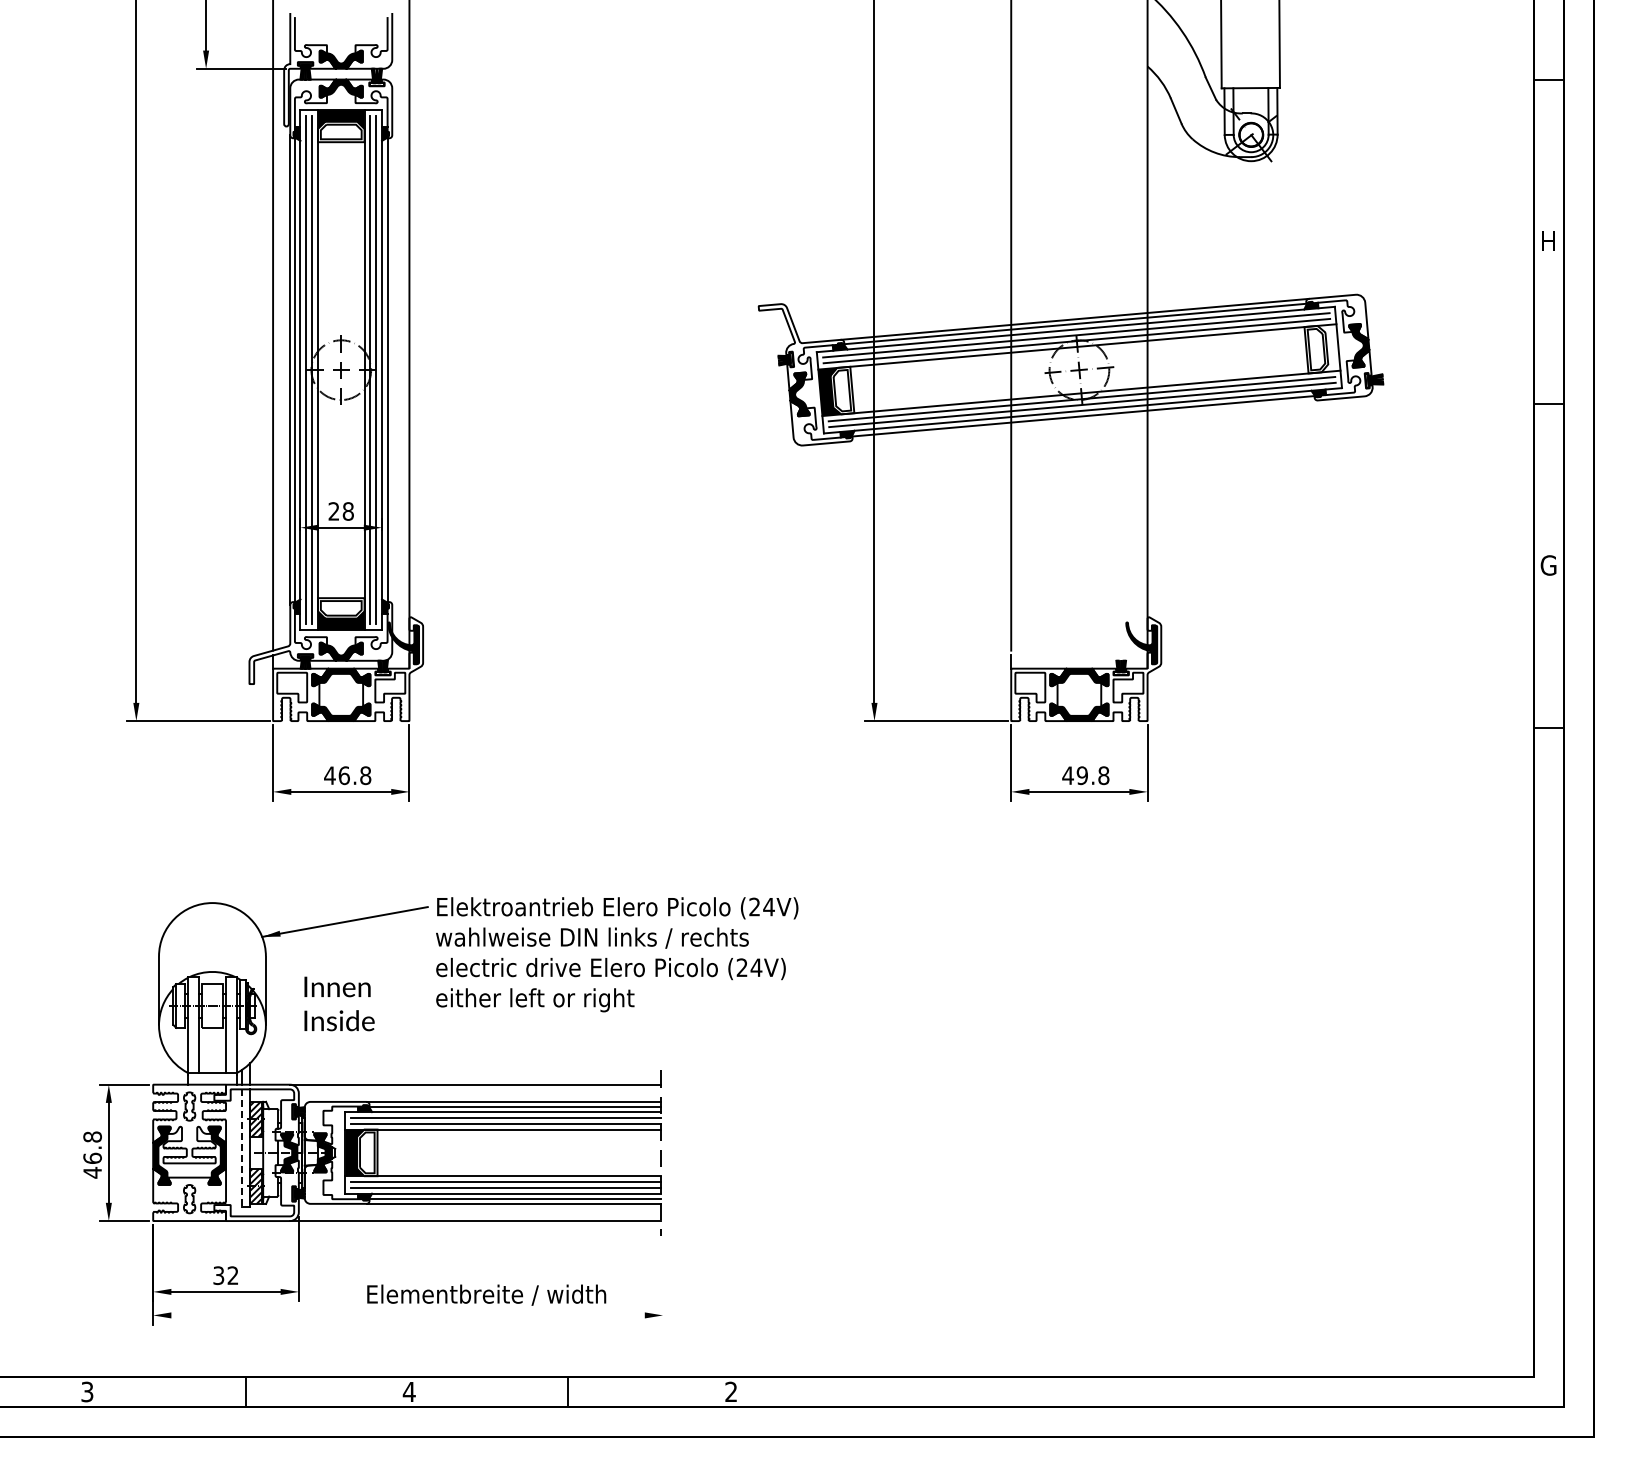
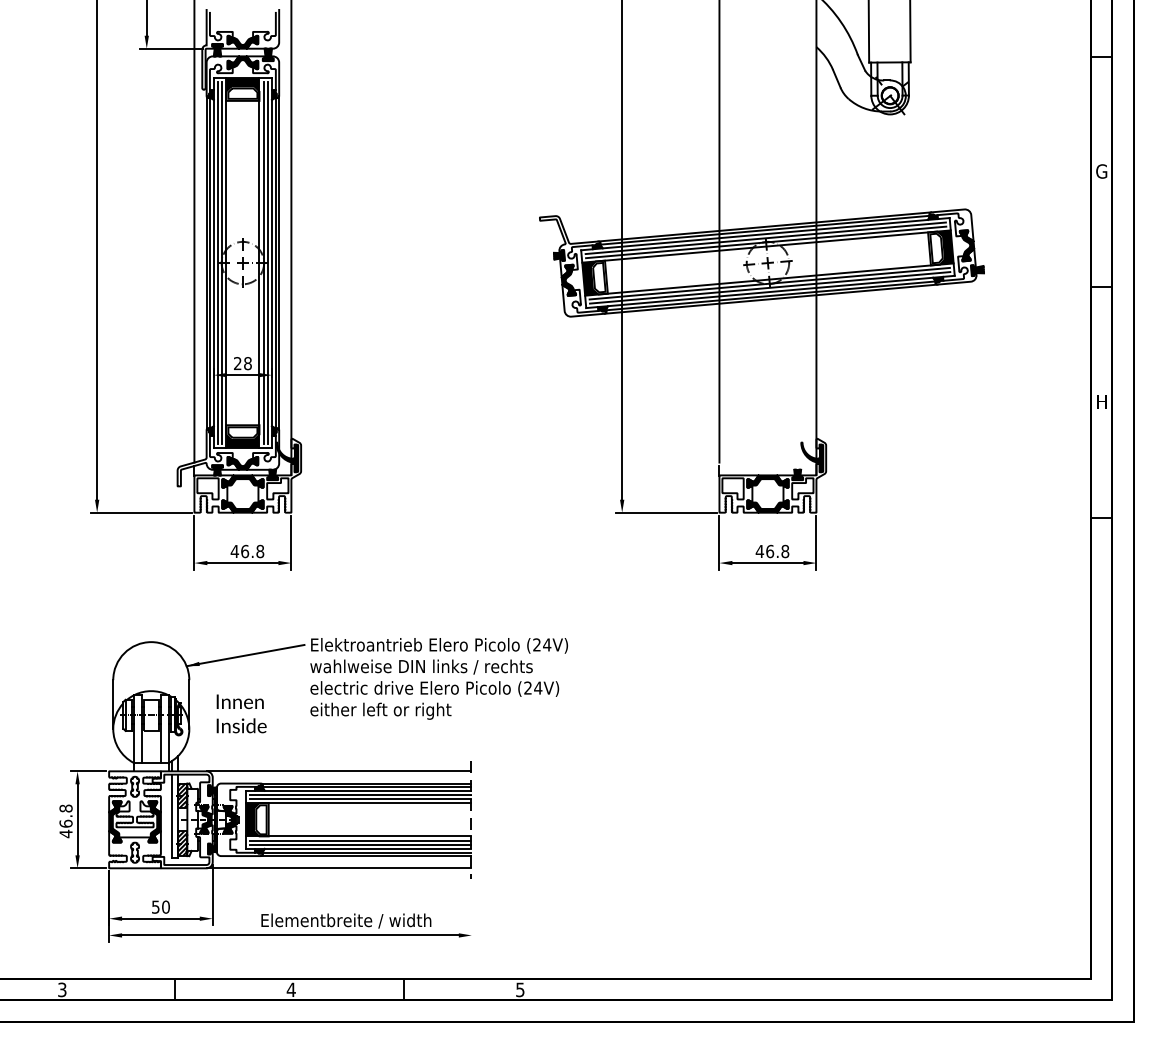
text: (1548, 241) -> (1101, 171), H -> G
fill: (1328, 348) -> (945, 247), added
line: (392, 370) -> (279, 263), added
line: (1083, 420) -> (770, 298), added
text: (1548, 565) -> (1101, 402), G -> H
text: (1082, 775) -> (770, 551), 49.8 -> 46.8
line: (241, 1148) -> (171, 816), dashed -> solid
text: (226, 1275) -> (161, 907), 32 -> 50
line: (407, 1315) -> (290, 935), added
text: (730, 1391) -> (519, 989), 2 -> 5

